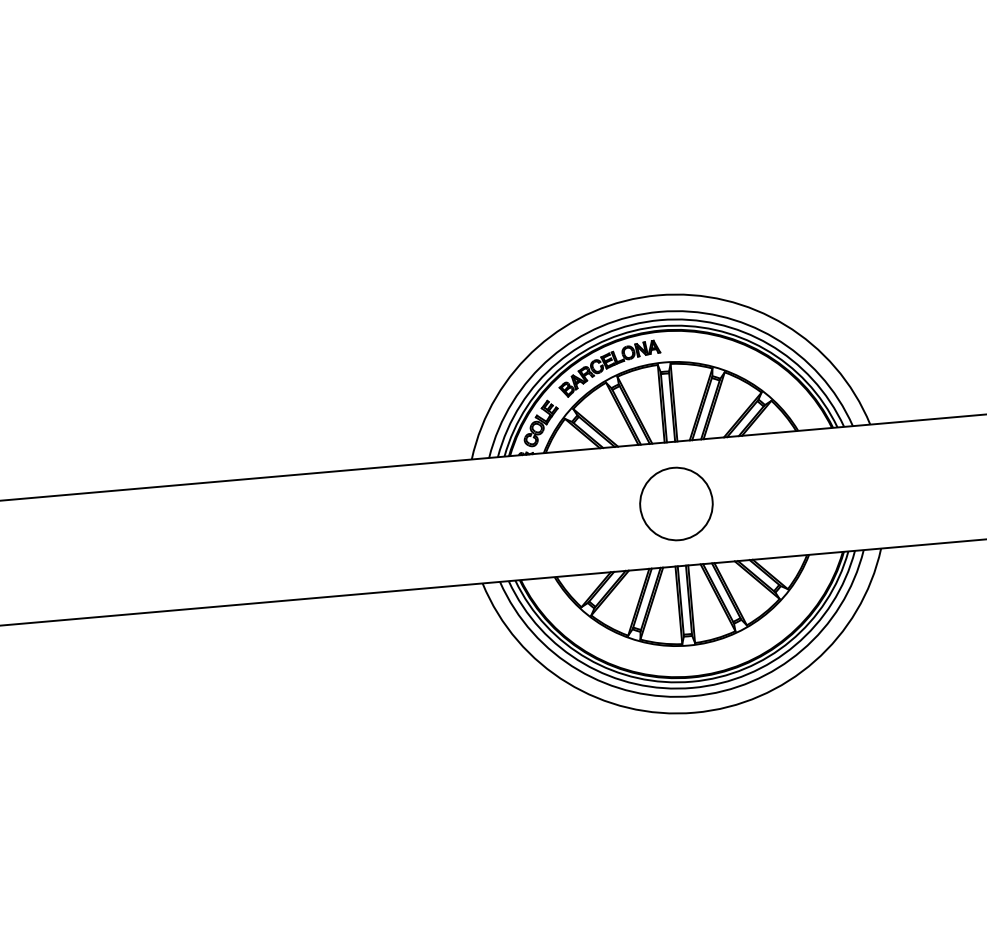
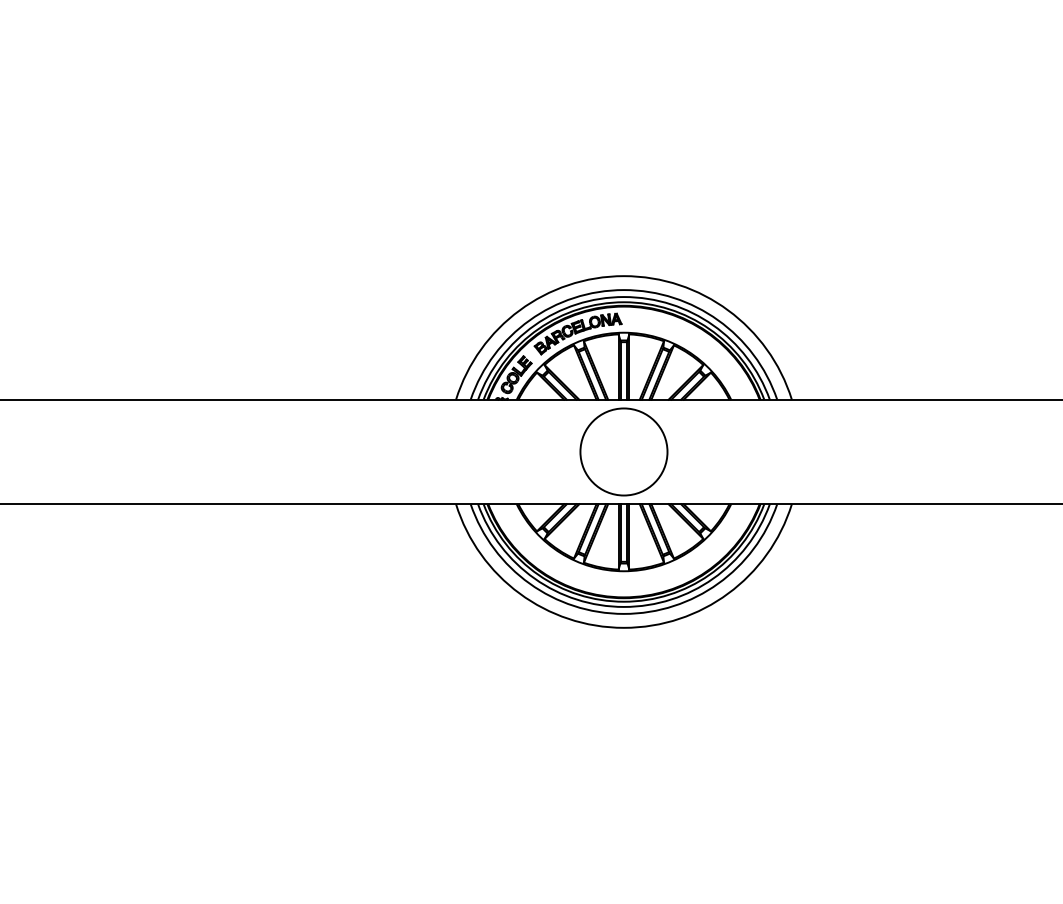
circle: (675, 503) -> (623, 451), size x1.43

